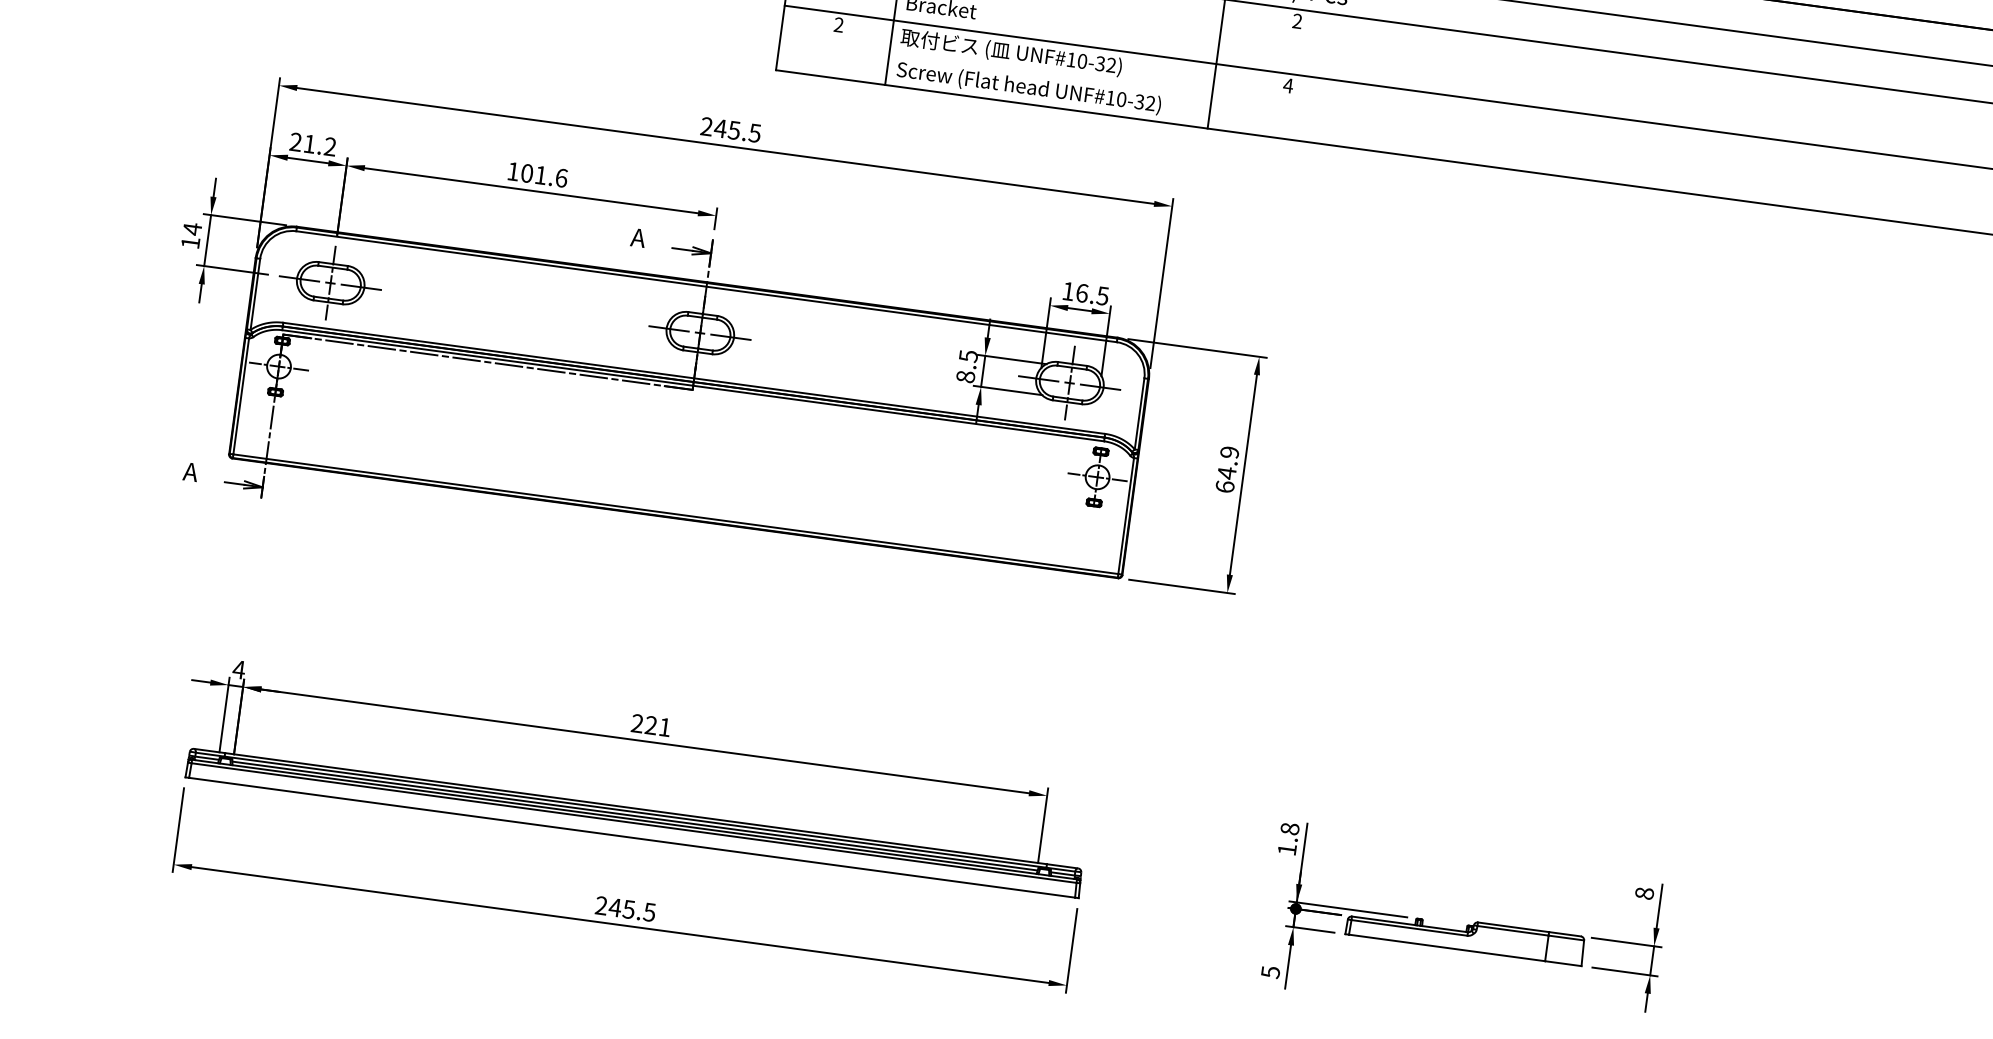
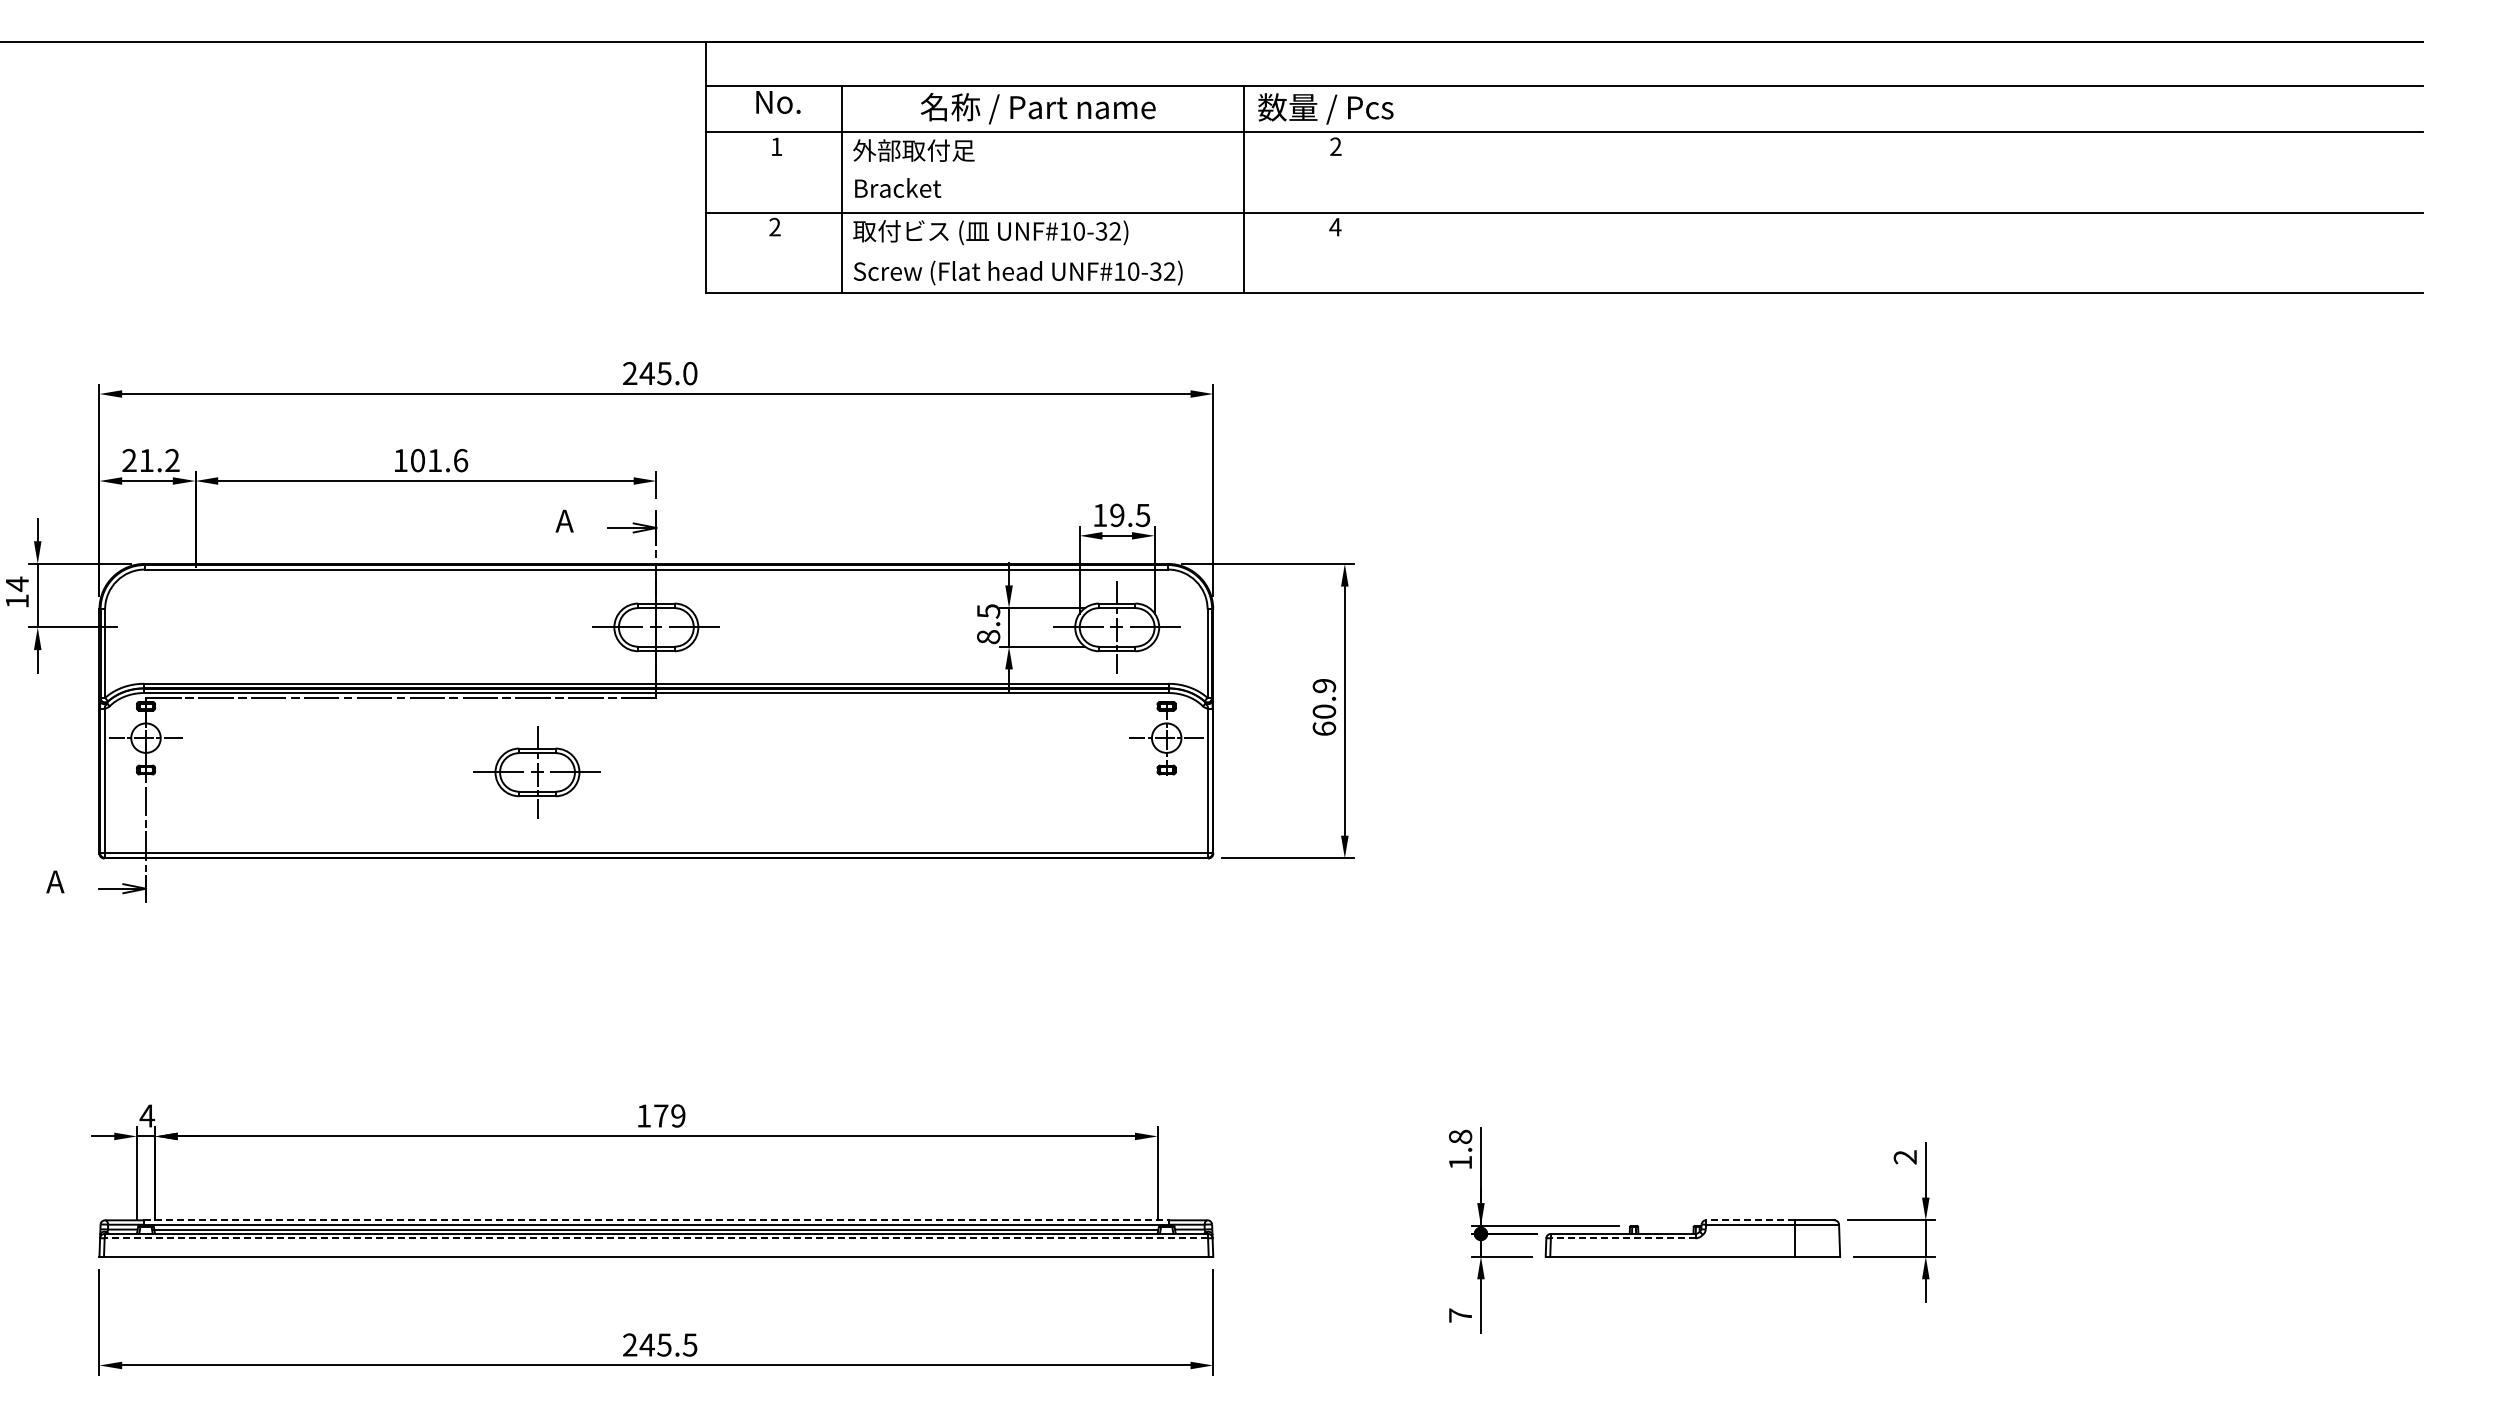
text: (754, 133) -> (689, 373), 245.5 -> 245.0
part: (329, 283) -> (536, 772), moved
text: (1082, 293) -> (1117, 515), 16.5 -> 19.5
text: (1227, 473) -> (1324, 711), 64.9 -> 60.9
text: (651, 725) -> (661, 1115), 221 -> 179
line: (636, 808) -> (656, 1220), solid -> dashed
line: (634, 823) -> (656, 1238), solid -> dashed
text: (1644, 893) -> (1905, 1157), 8 -> 2
line: (1408, 927) -> (1622, 1238), solid -> dashed
line: (1512, 927) -> (1749, 1220), solid -> dashed
text: (1270, 972) -> (1460, 1315), 5 -> 7

